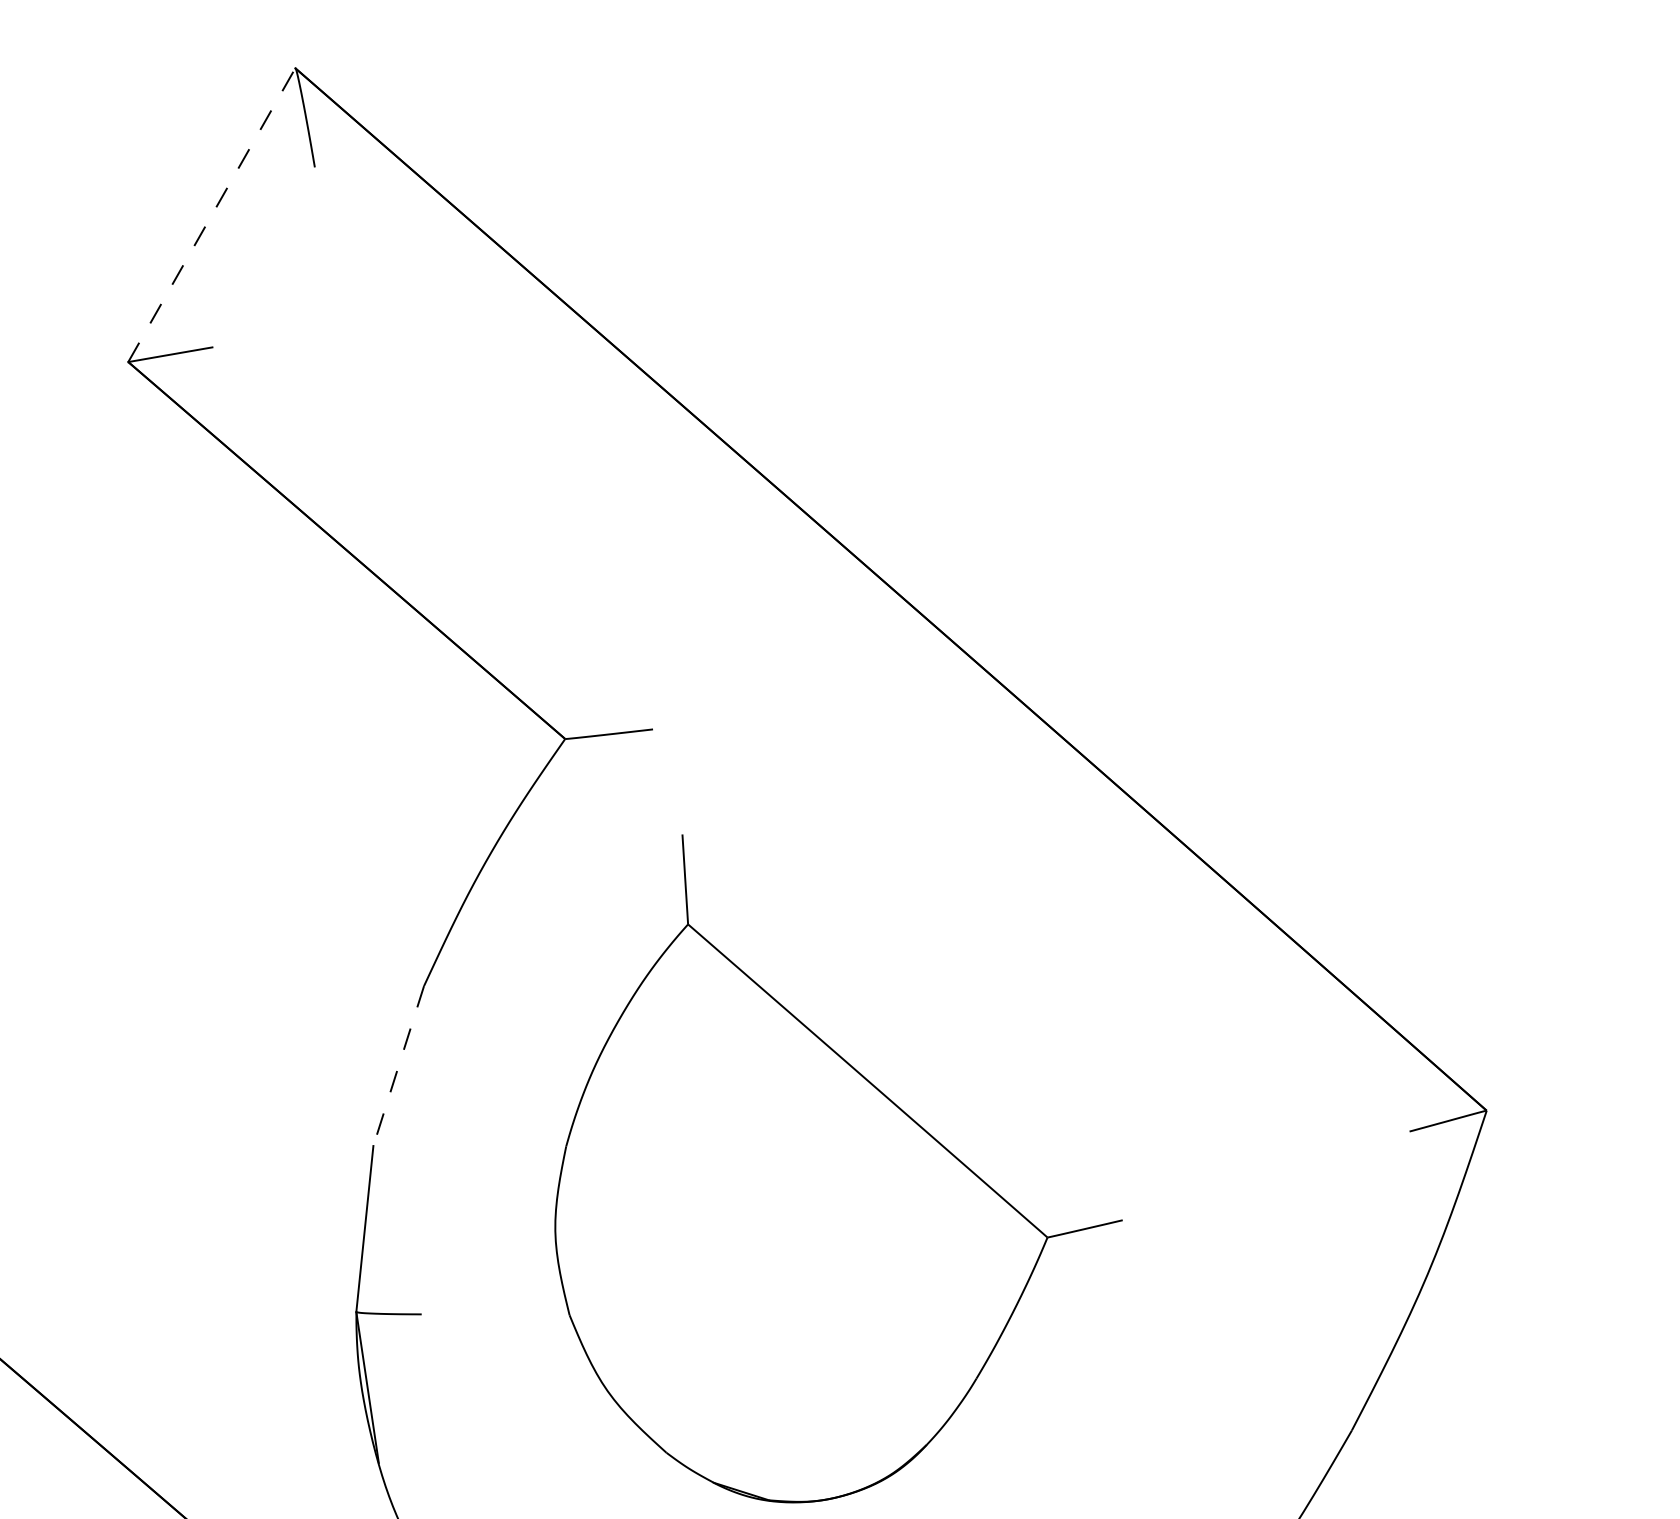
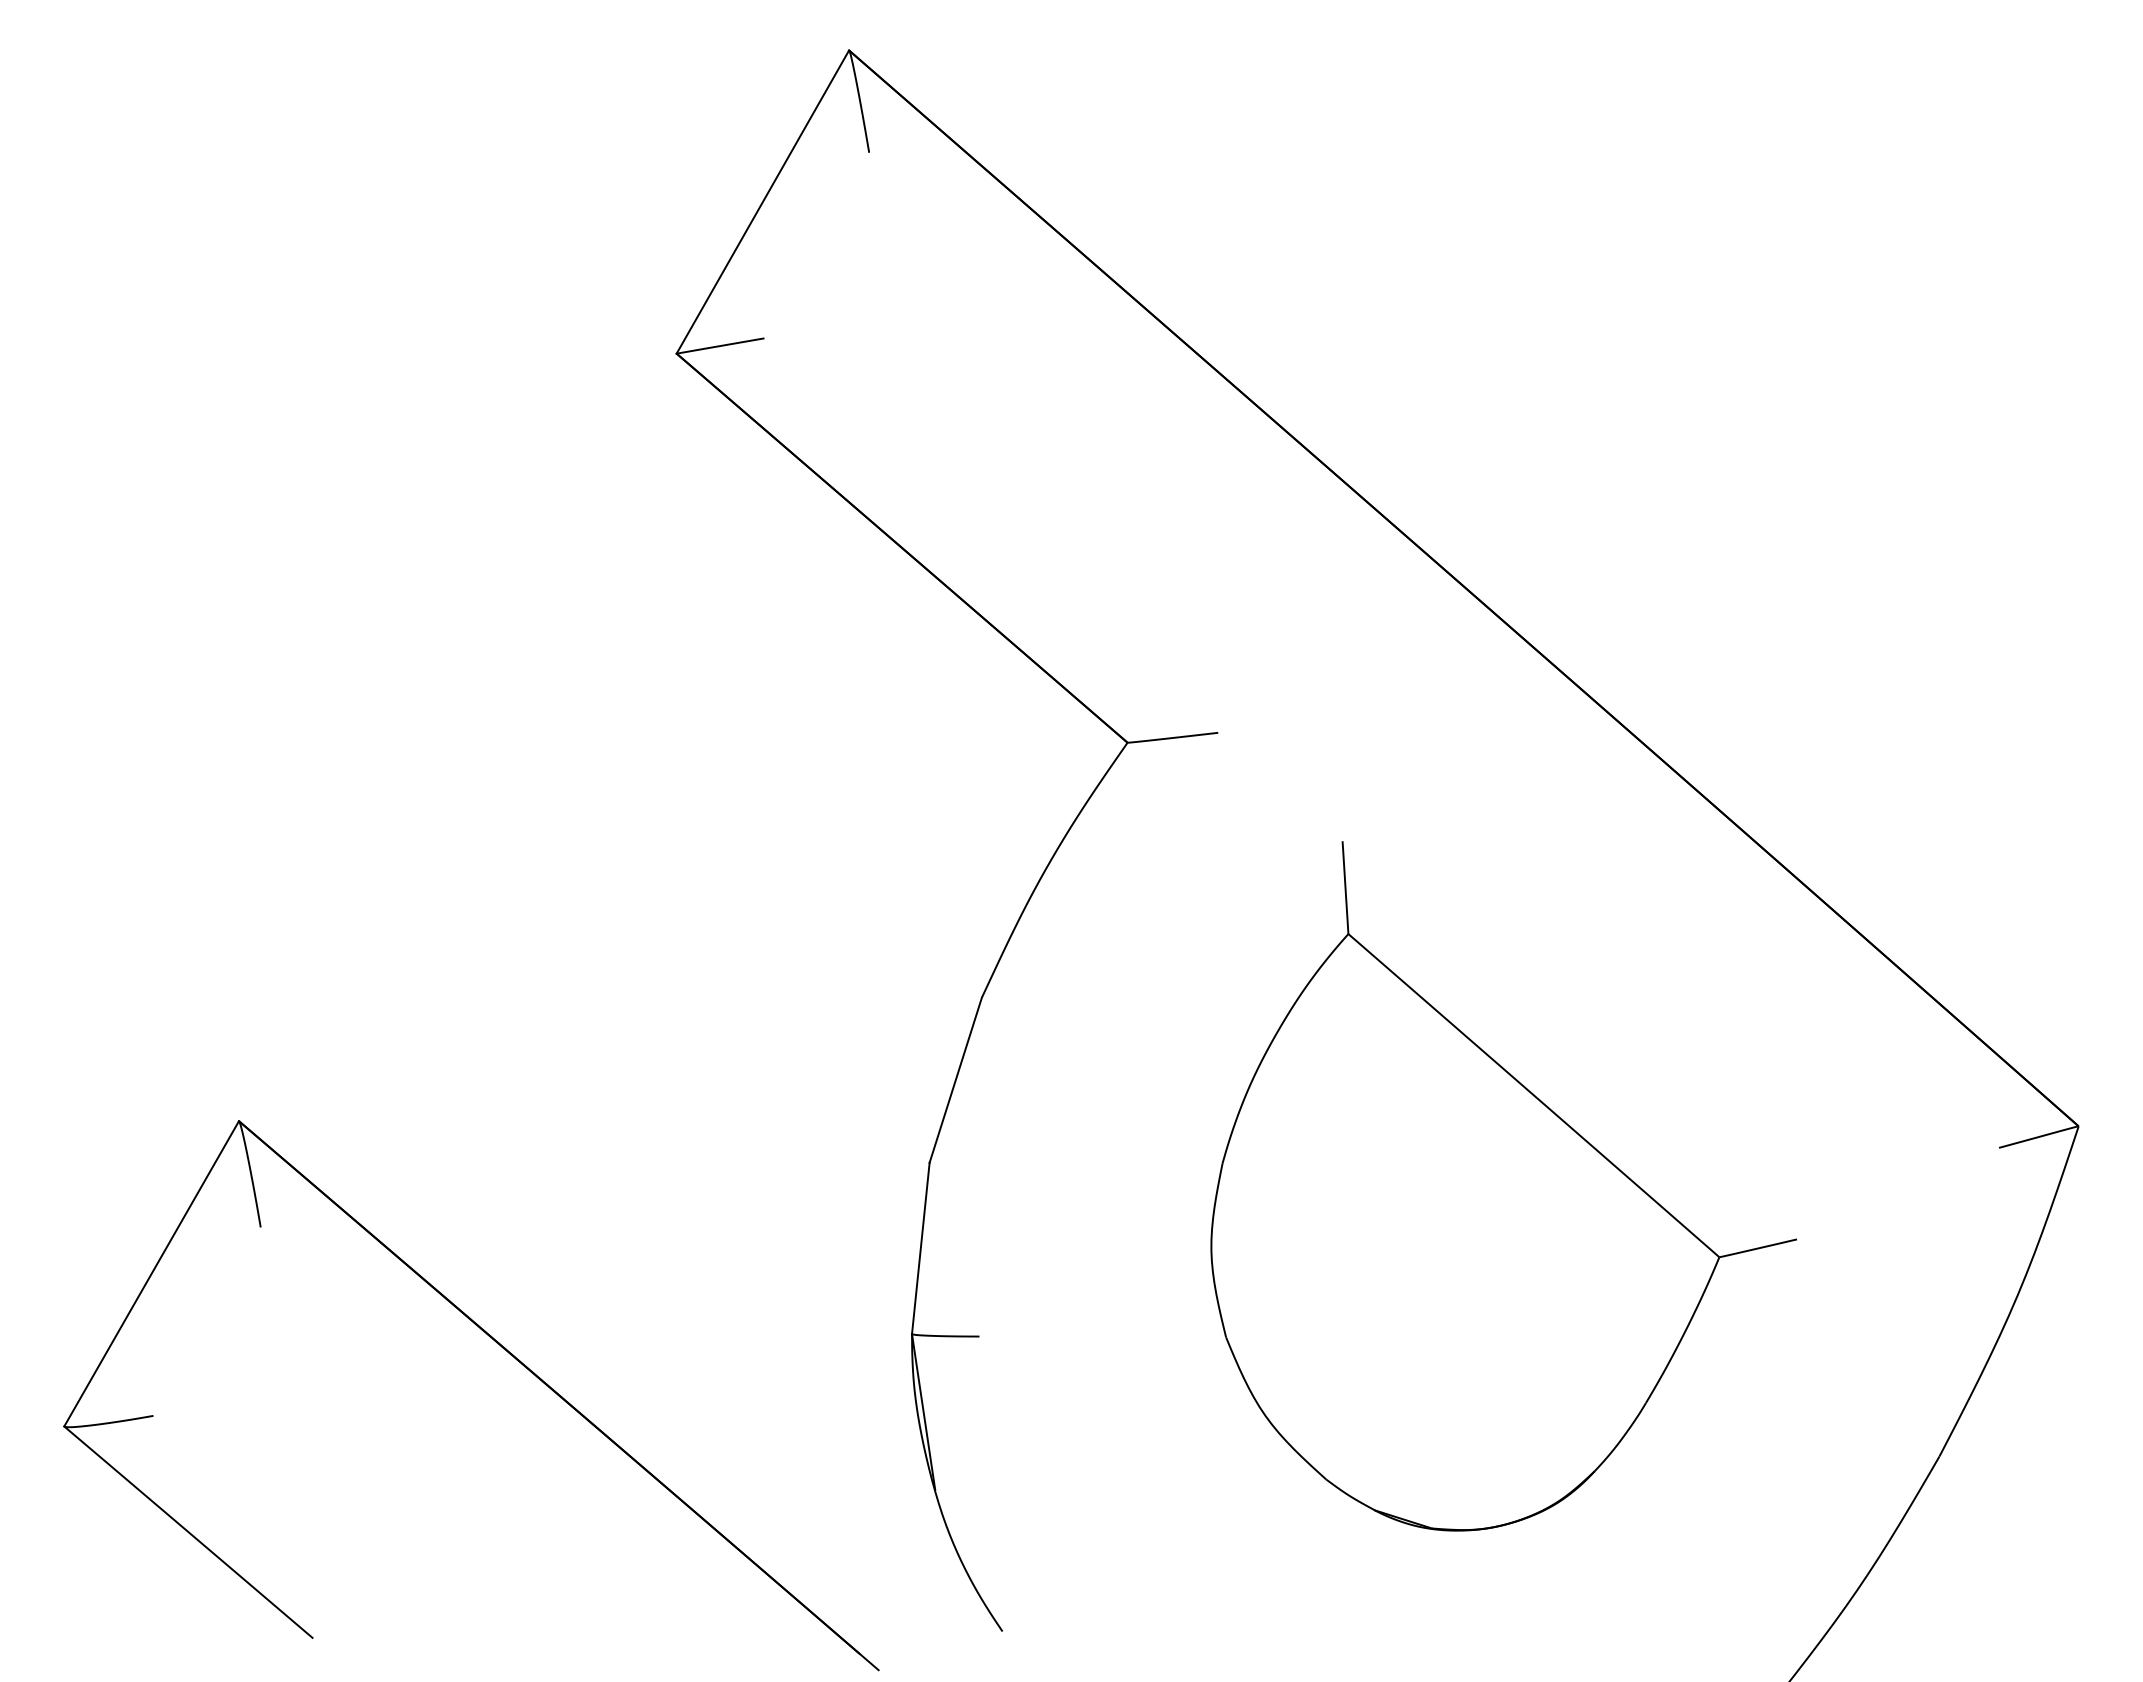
line: (212, 214) -> (763, 201), dashed -> solid
line: (398, 1066) -> (955, 1080), dashed -> solid
part: (838, 1168) -> (1503, 1186), moved

